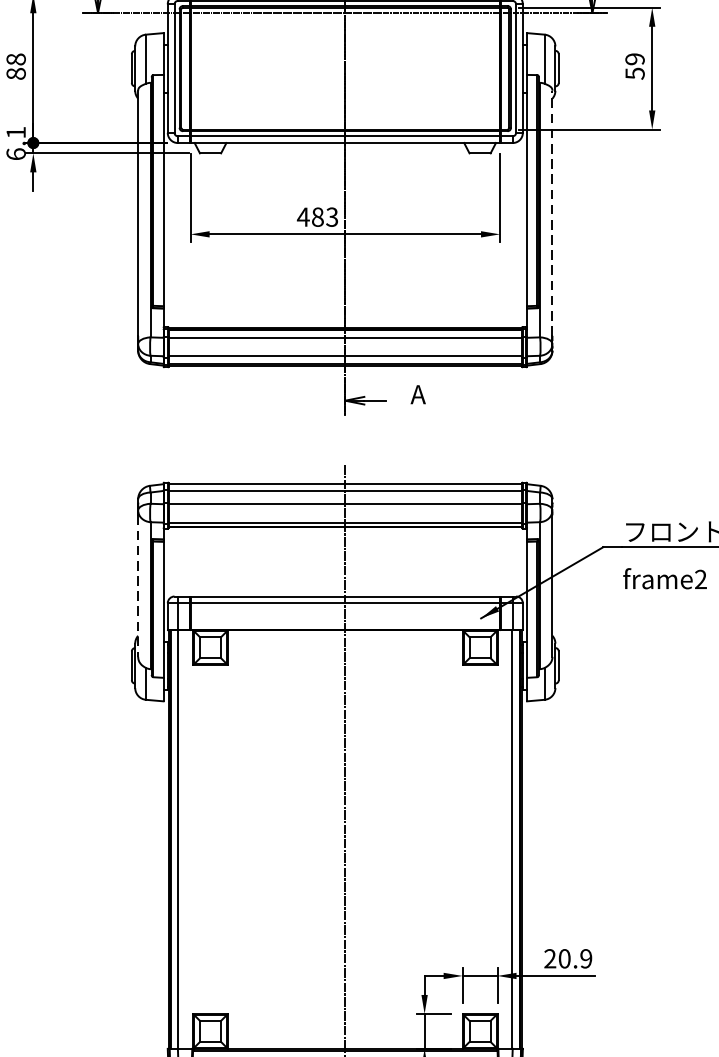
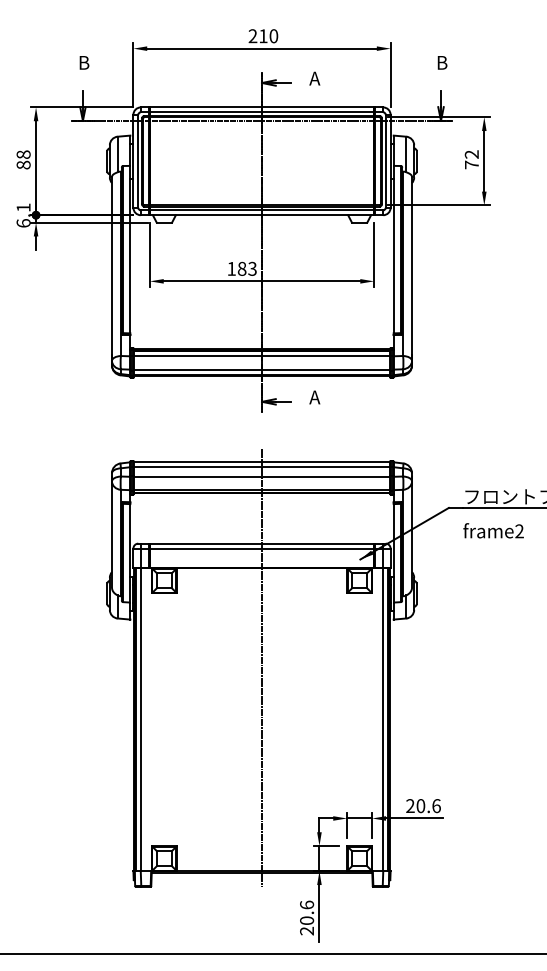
text: (634, 66) -> (471, 159), 59 -> 72
line: (553, 213) -> (412, 266), dashed -> solid
text: (303, 216) -> (231, 268), 483 -> 183
line: (137, 586) -> (111, 536), dashed -> solid
text: (586, 959) -> (436, 806), 20.9 -> 20.6

